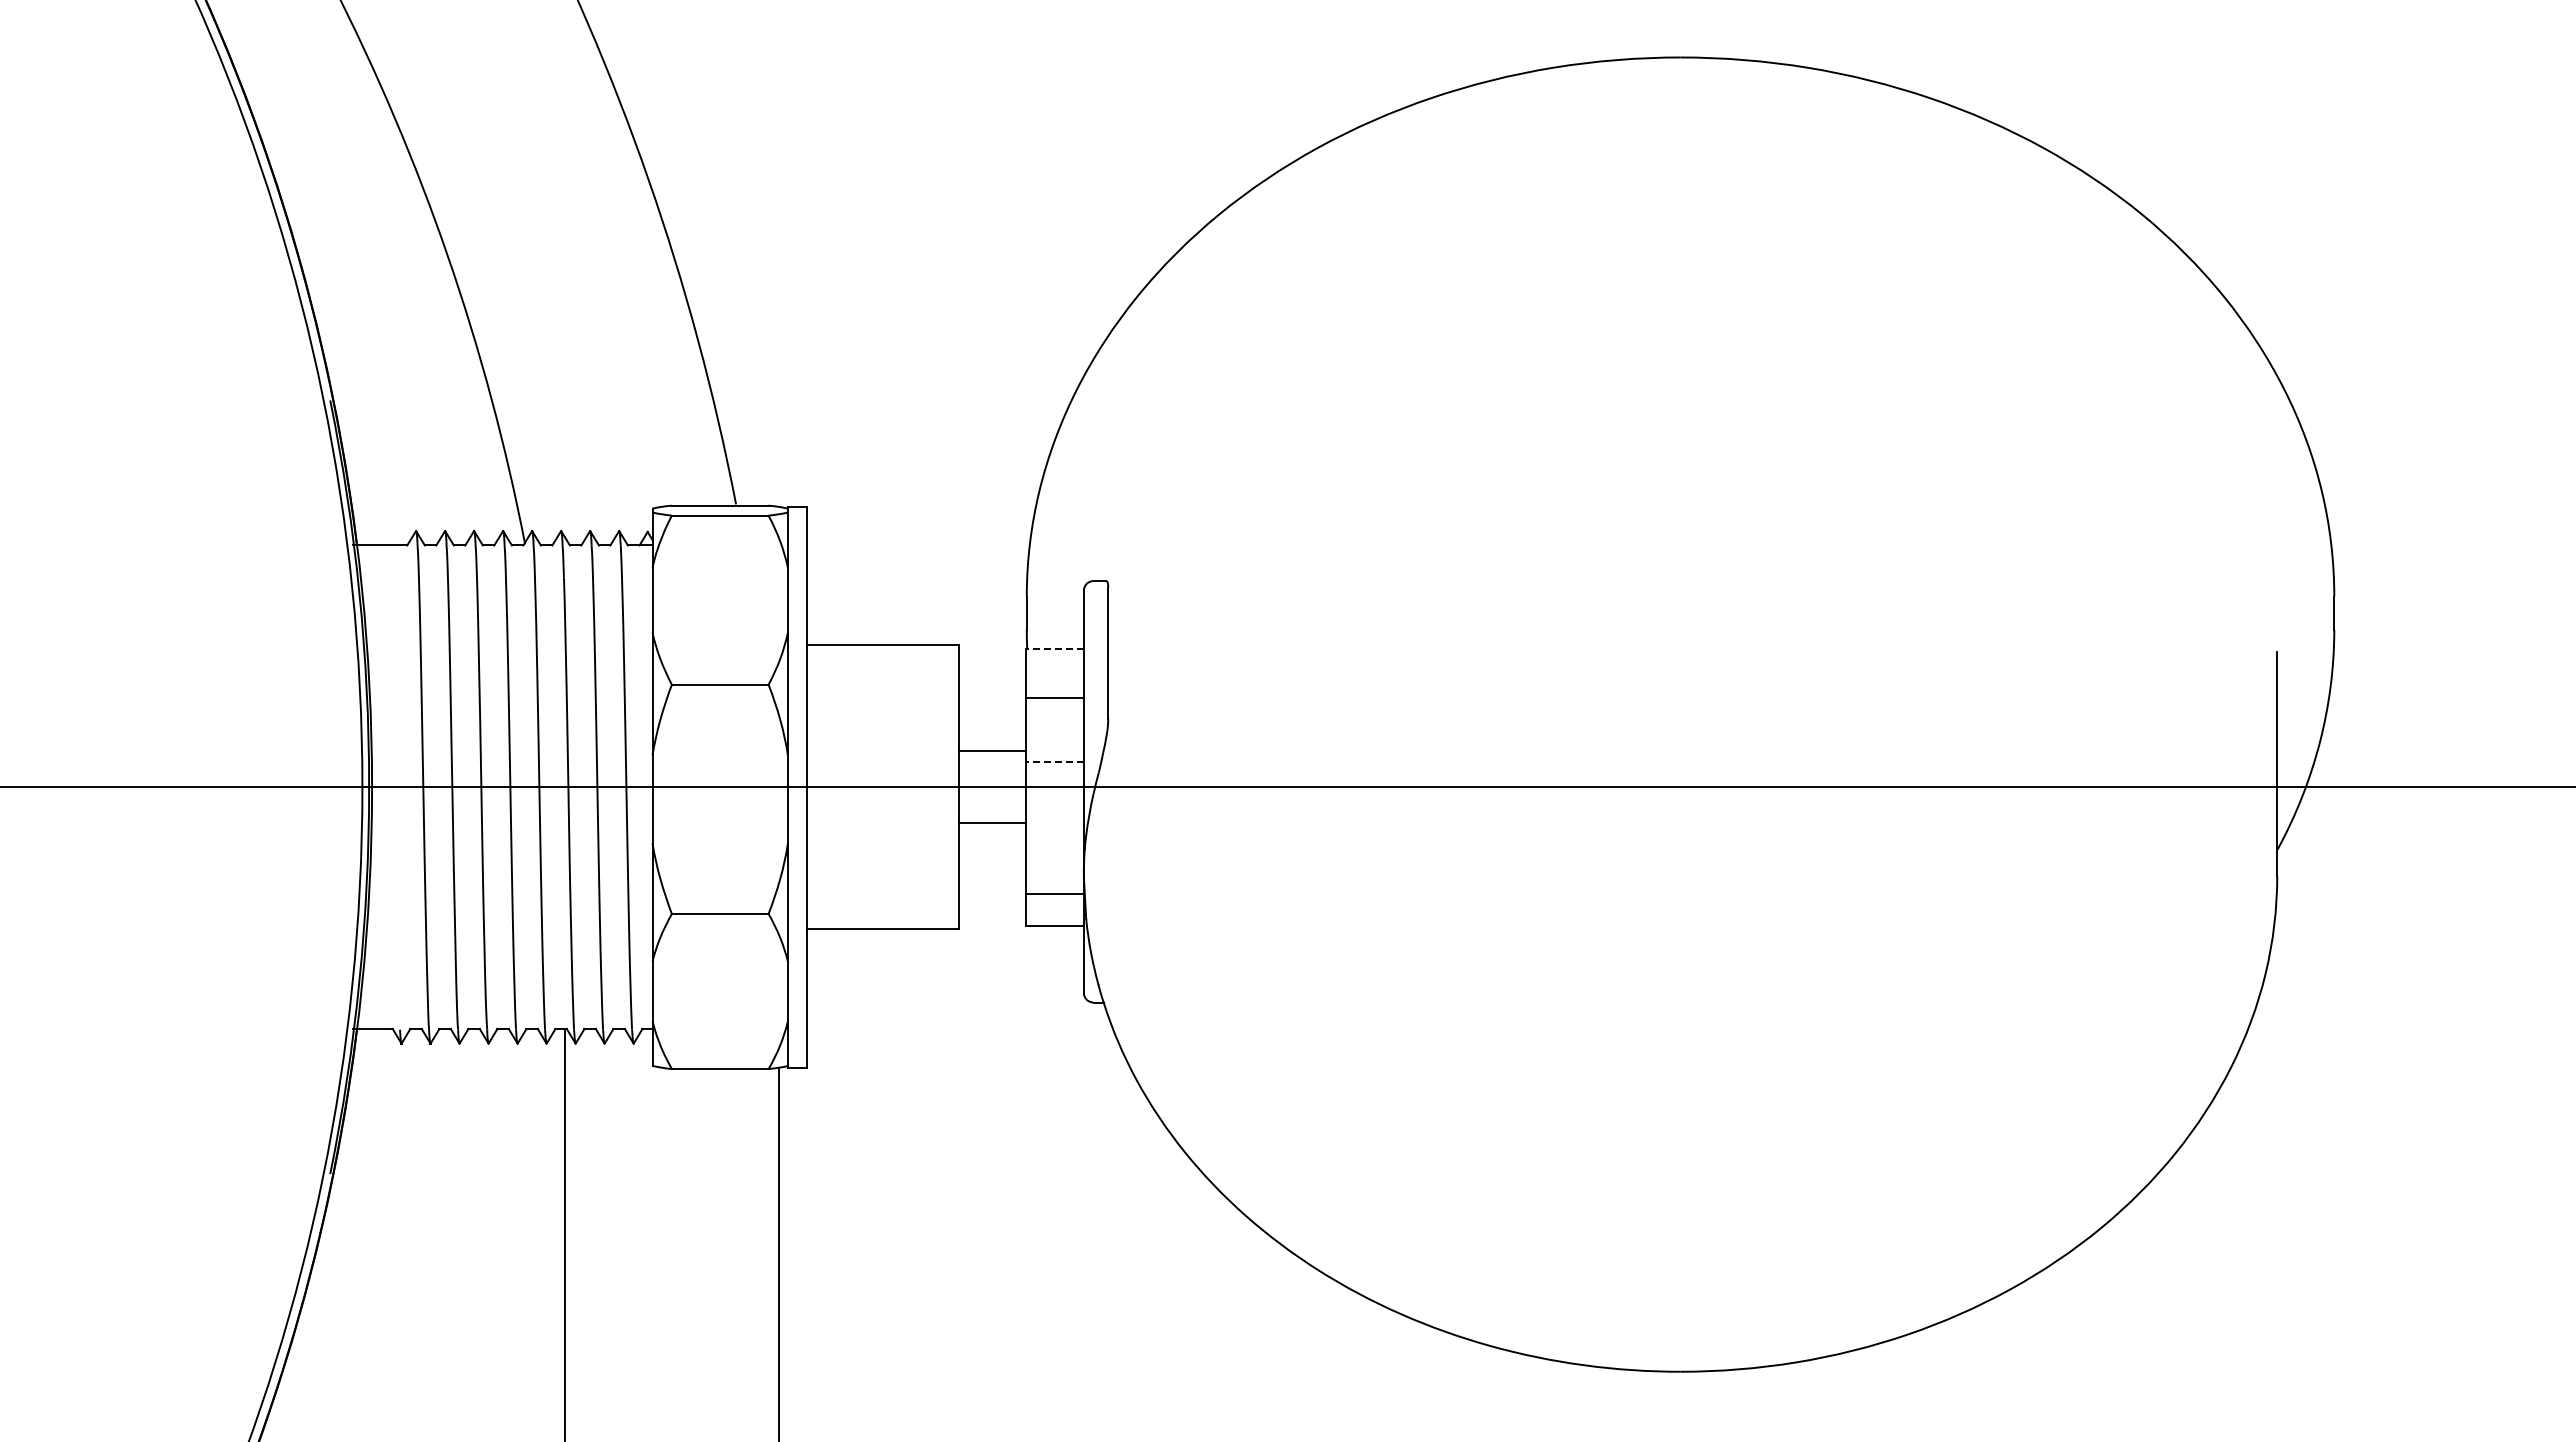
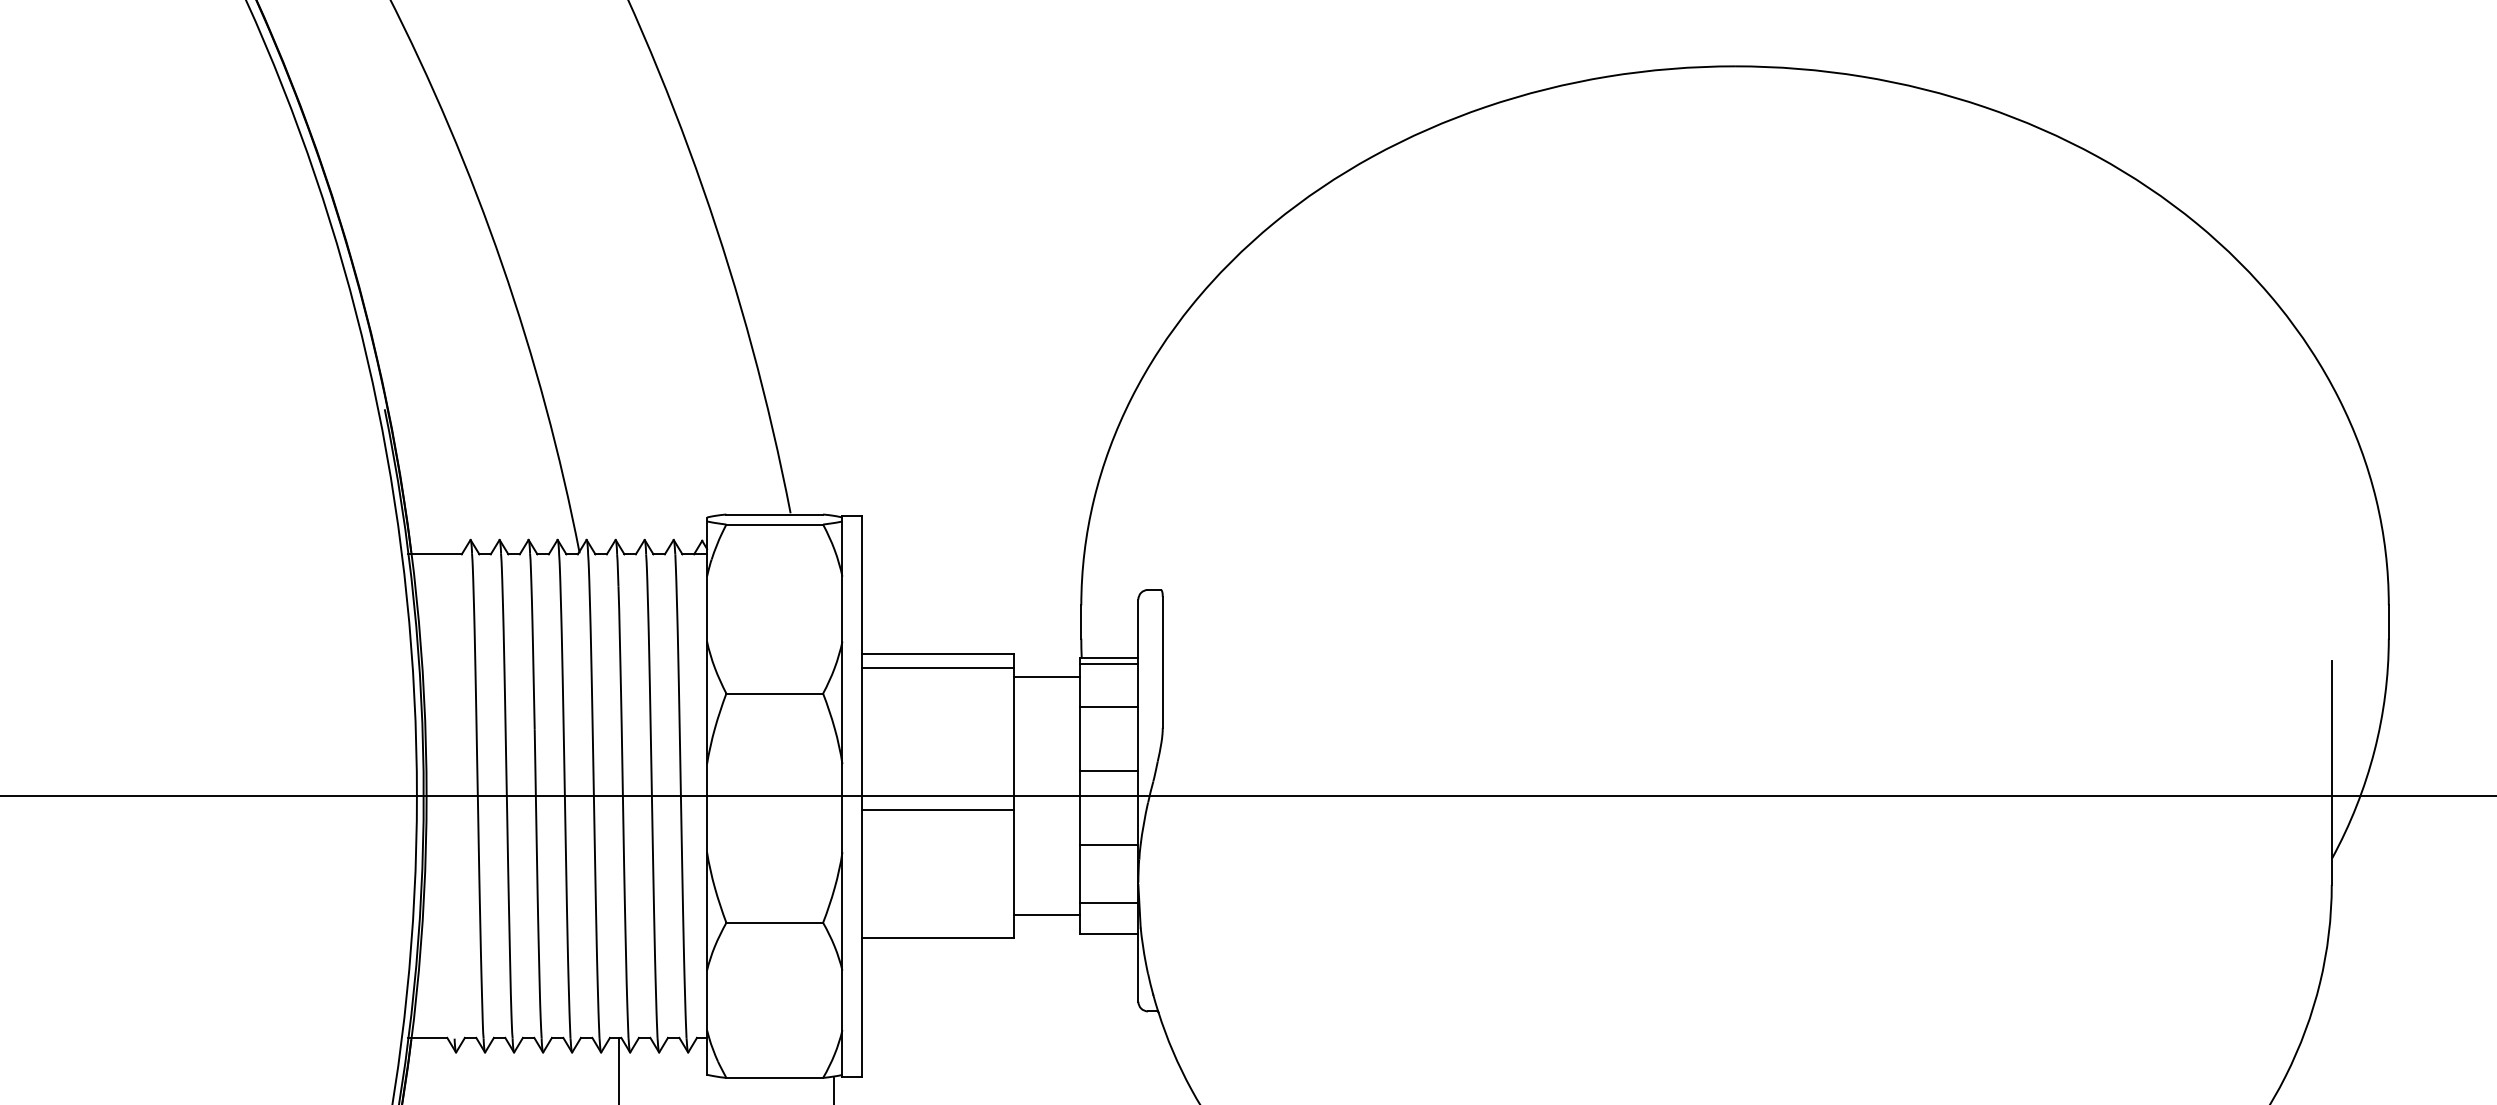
line: (1054, 649) -> (1109, 658), dashed -> solid
line: (1054, 655) -> (1109, 664), added
line: (883, 659) -> (938, 668), added
line: (992, 751) -> (1047, 677), moved
line: (1054, 762) -> (1109, 771), dashed -> solid
line: (883, 800) -> (938, 809), added
line: (992, 823) -> (1047, 915), moved
line: (1054, 836) -> (1109, 845), added

